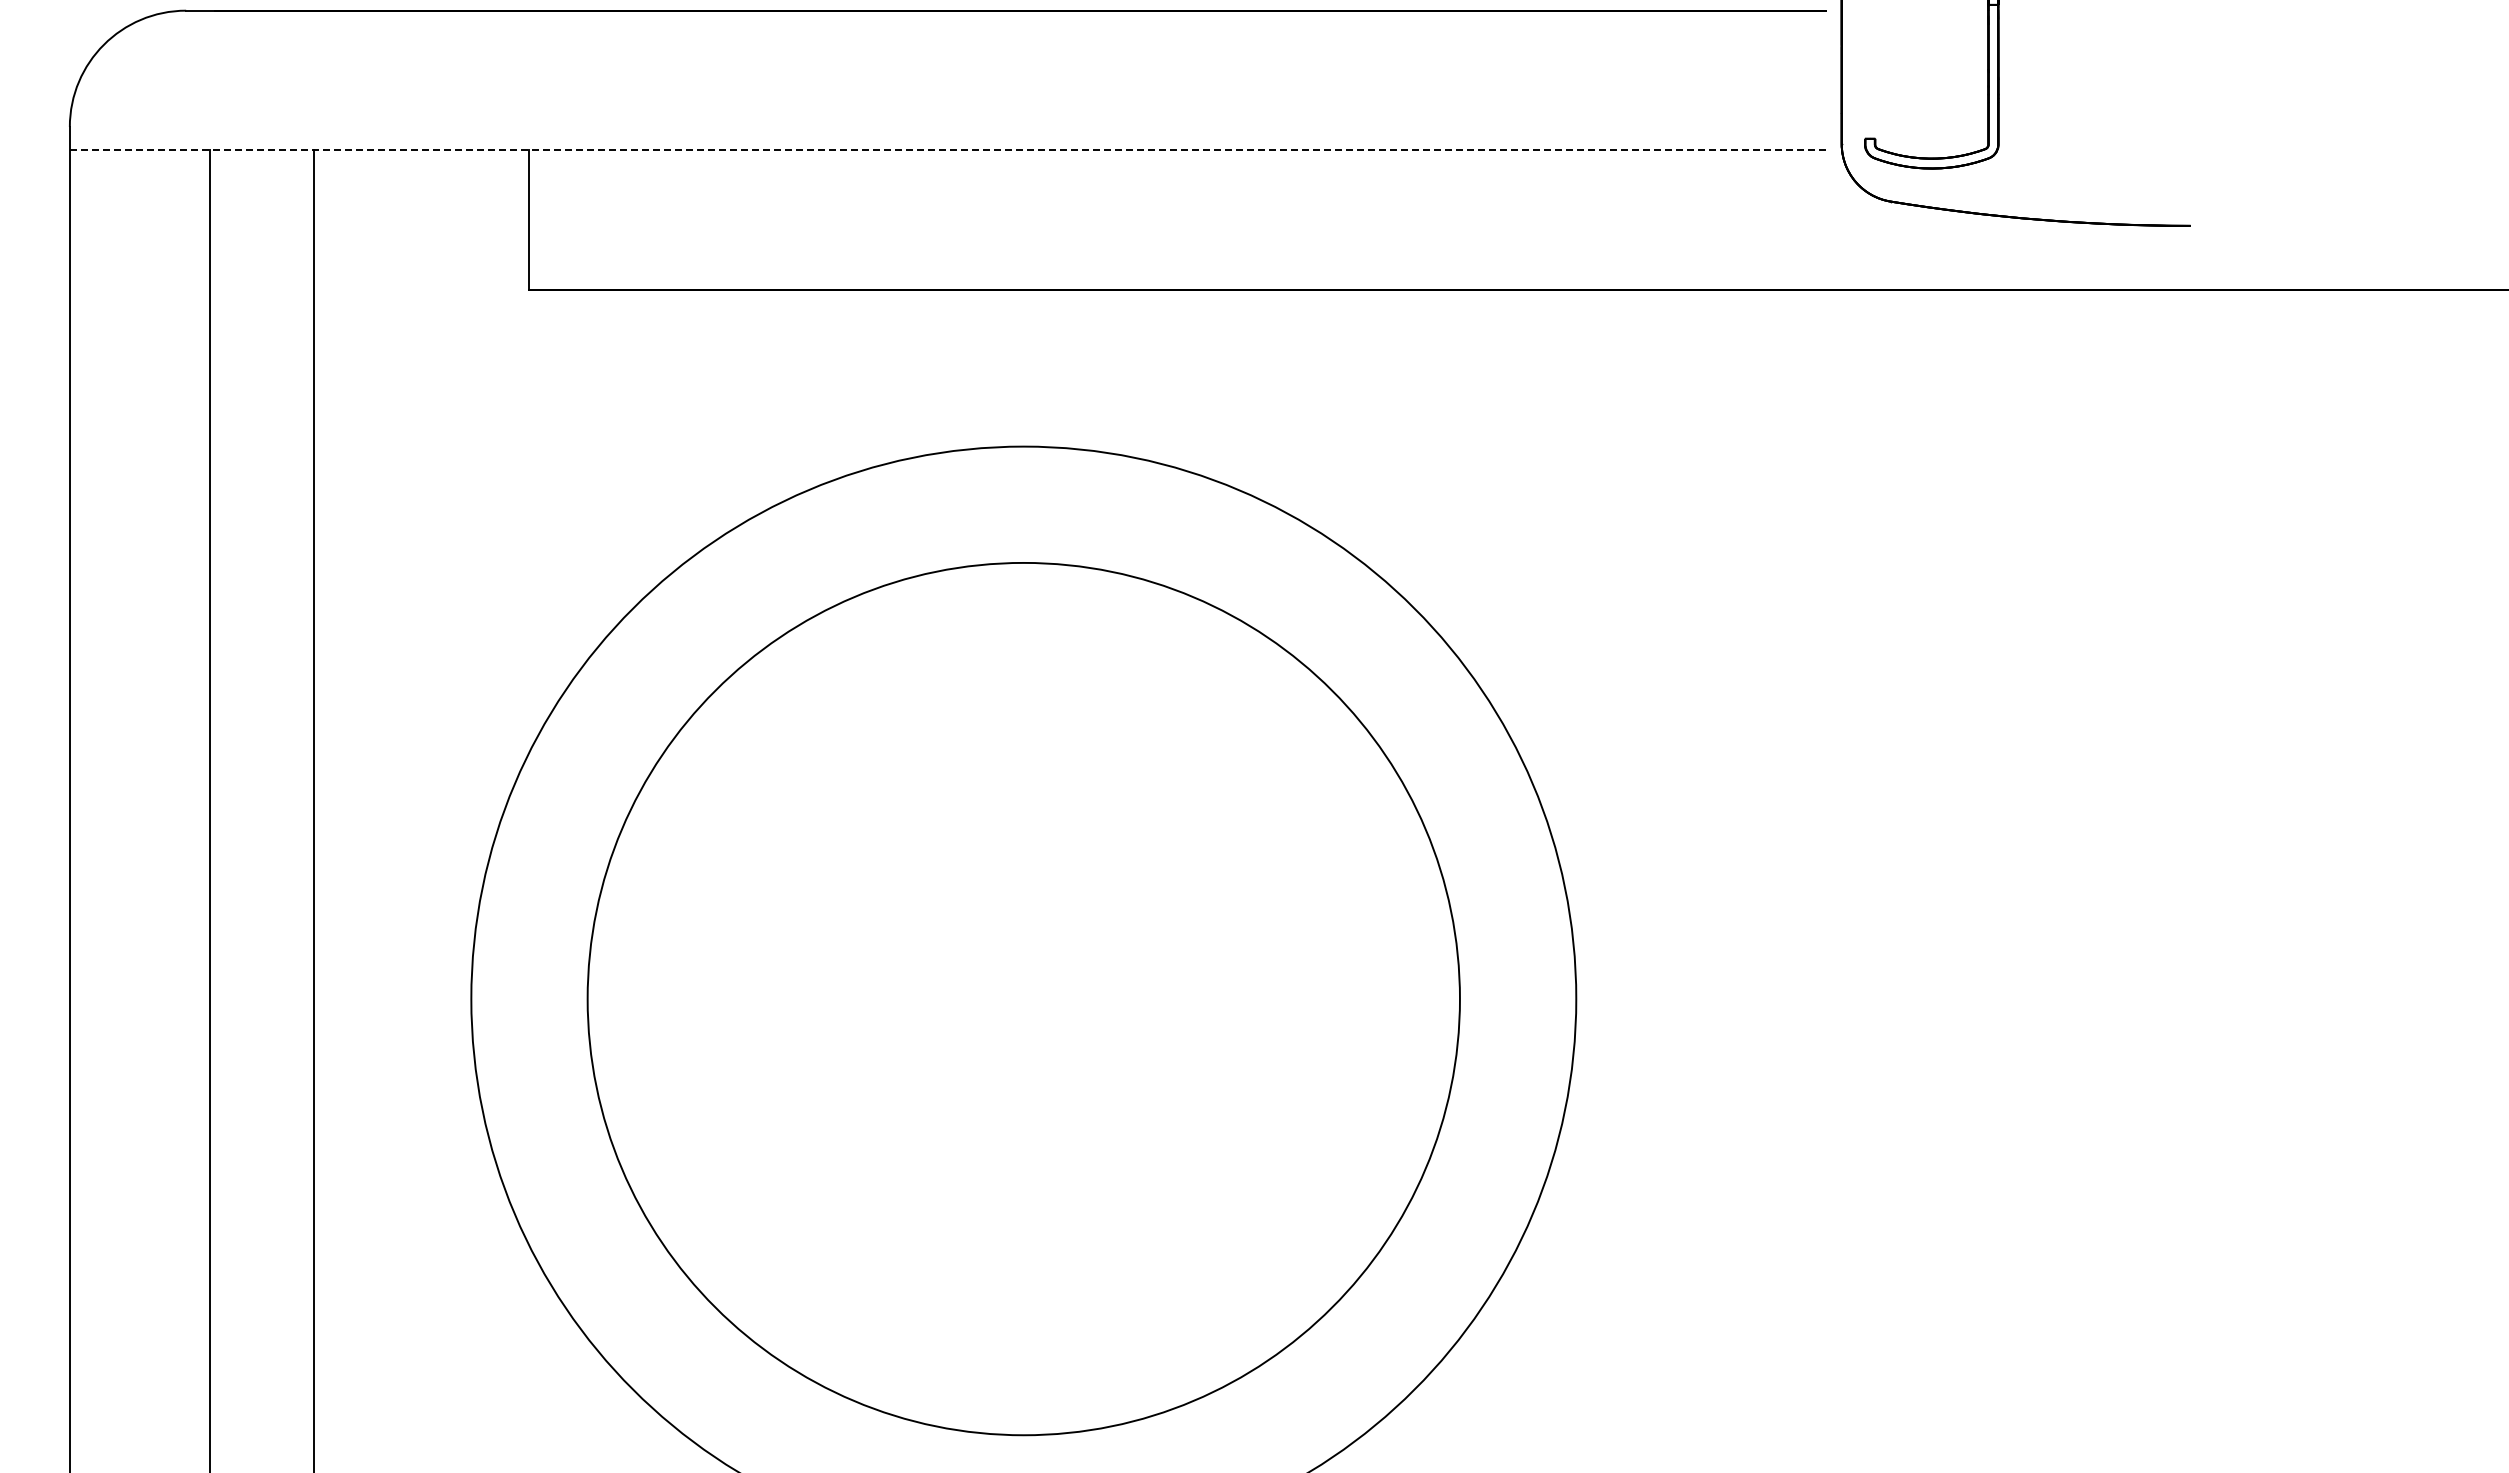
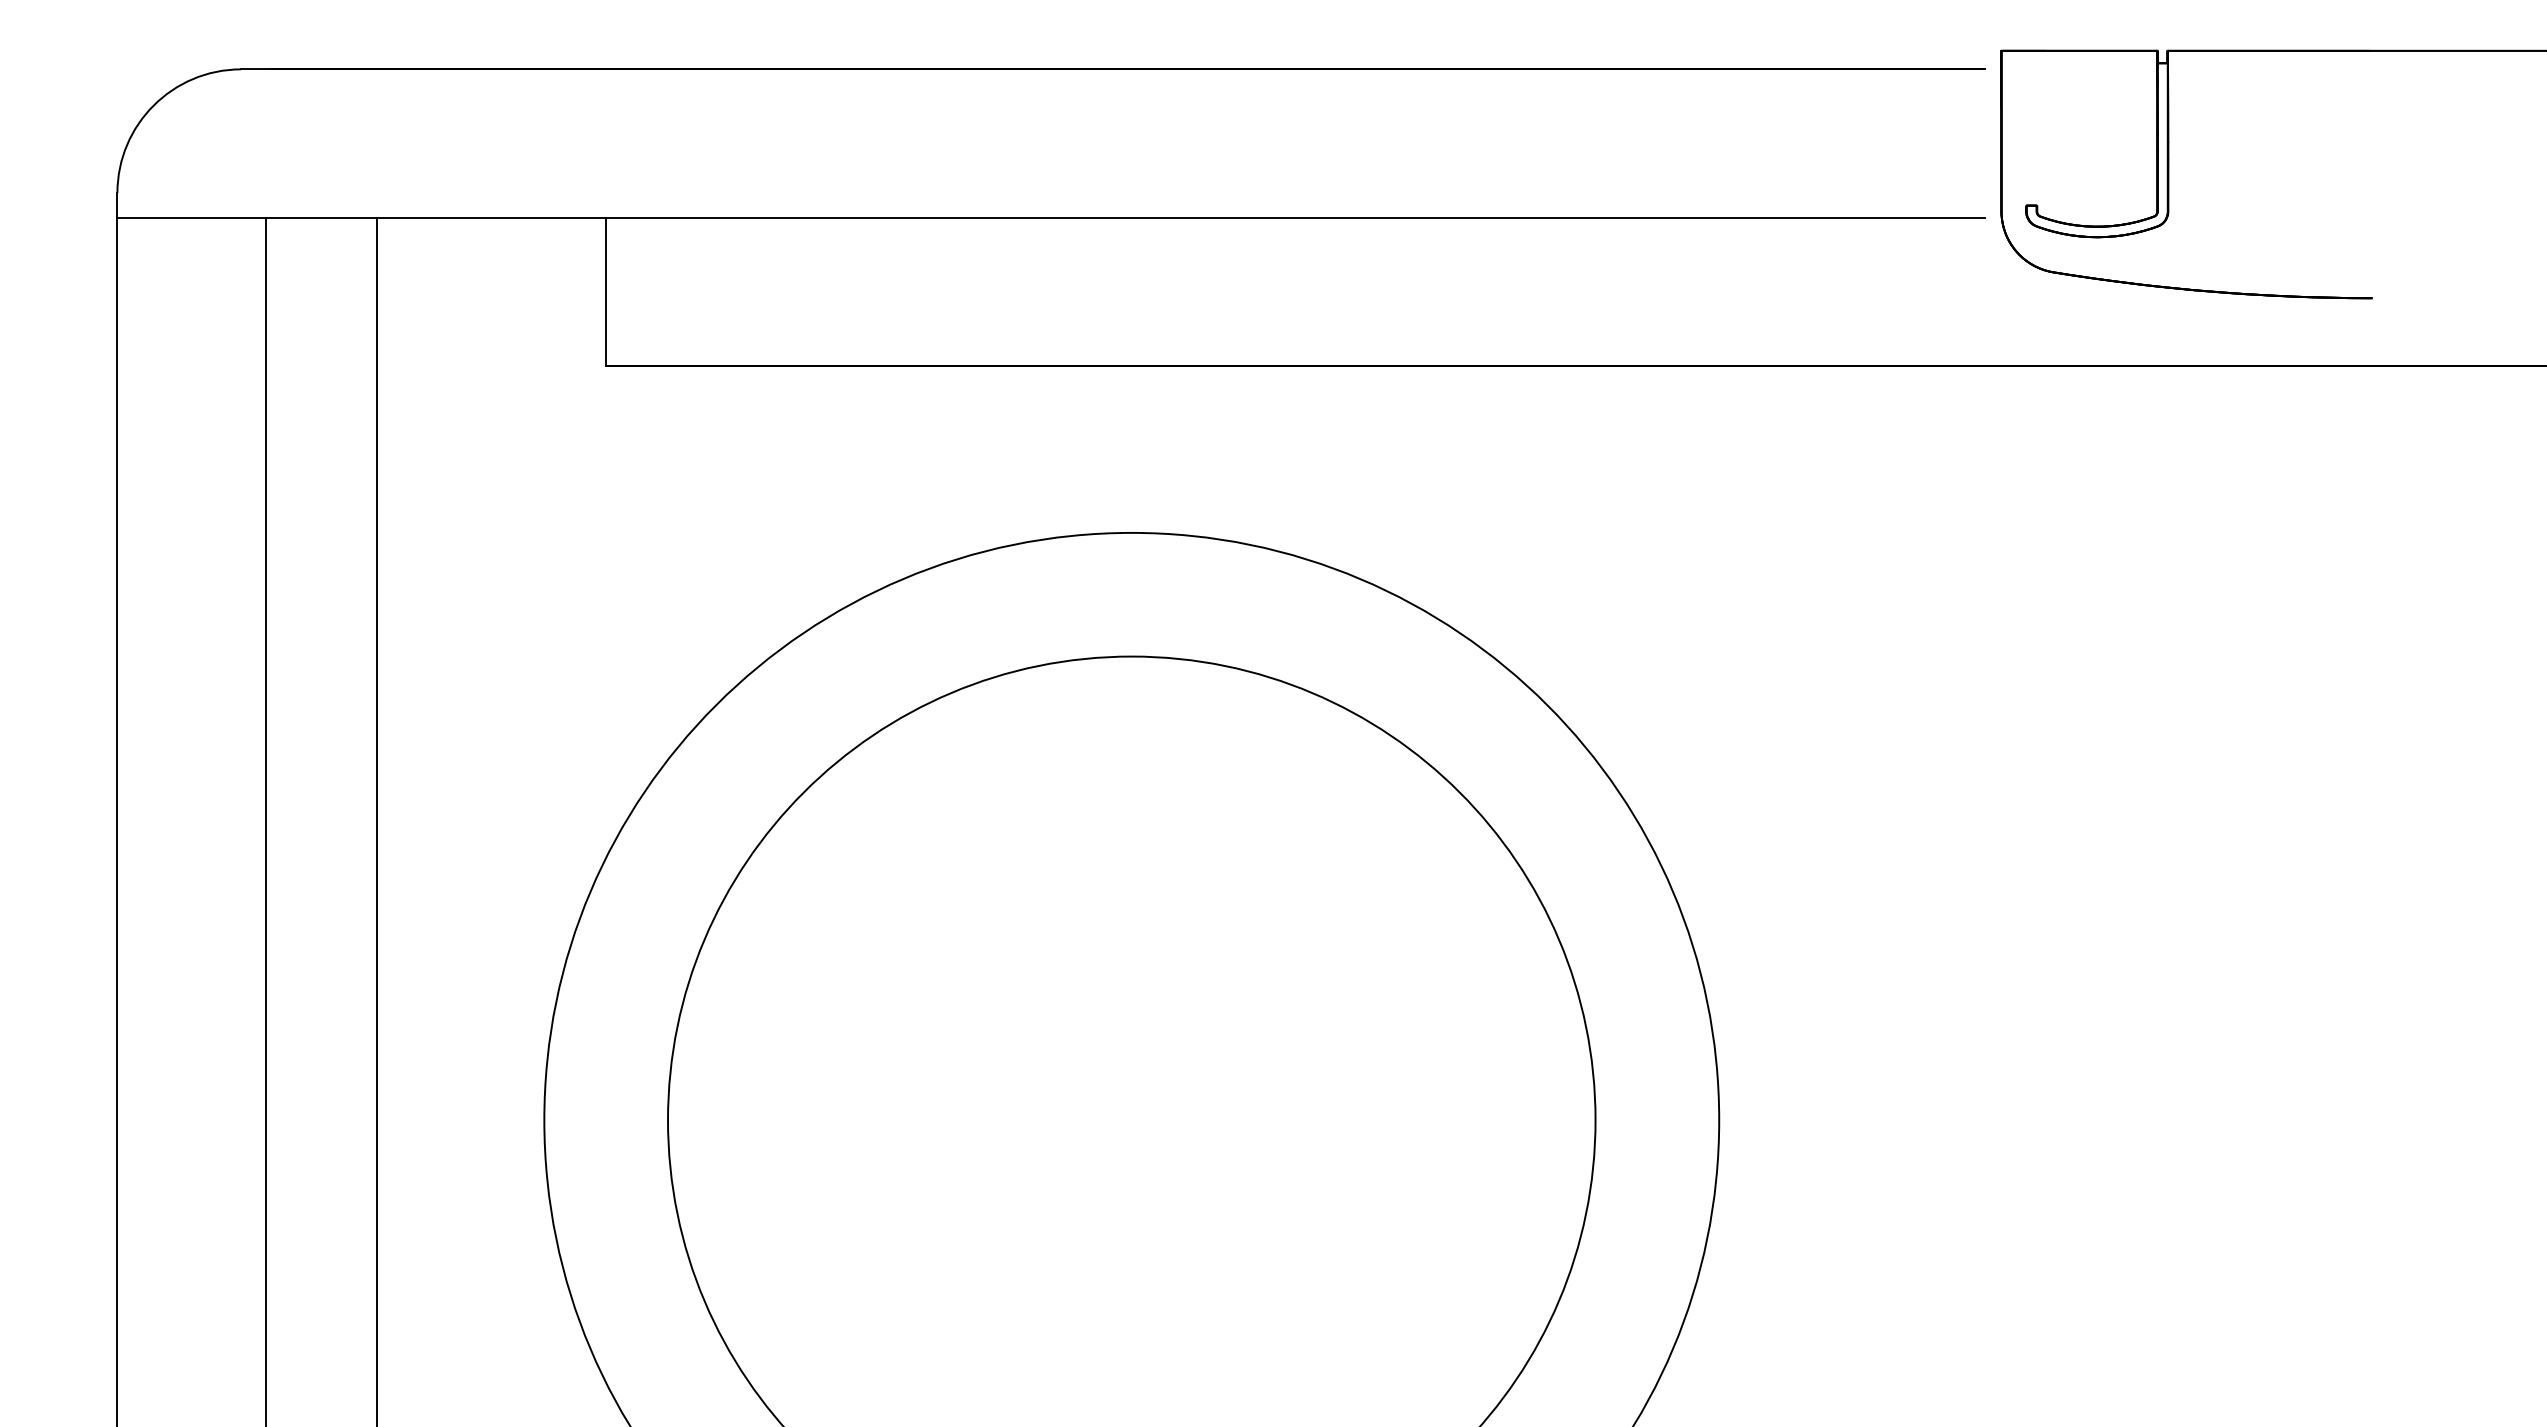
line: (947, 150) -> (1050, 218), dashed -> solid

